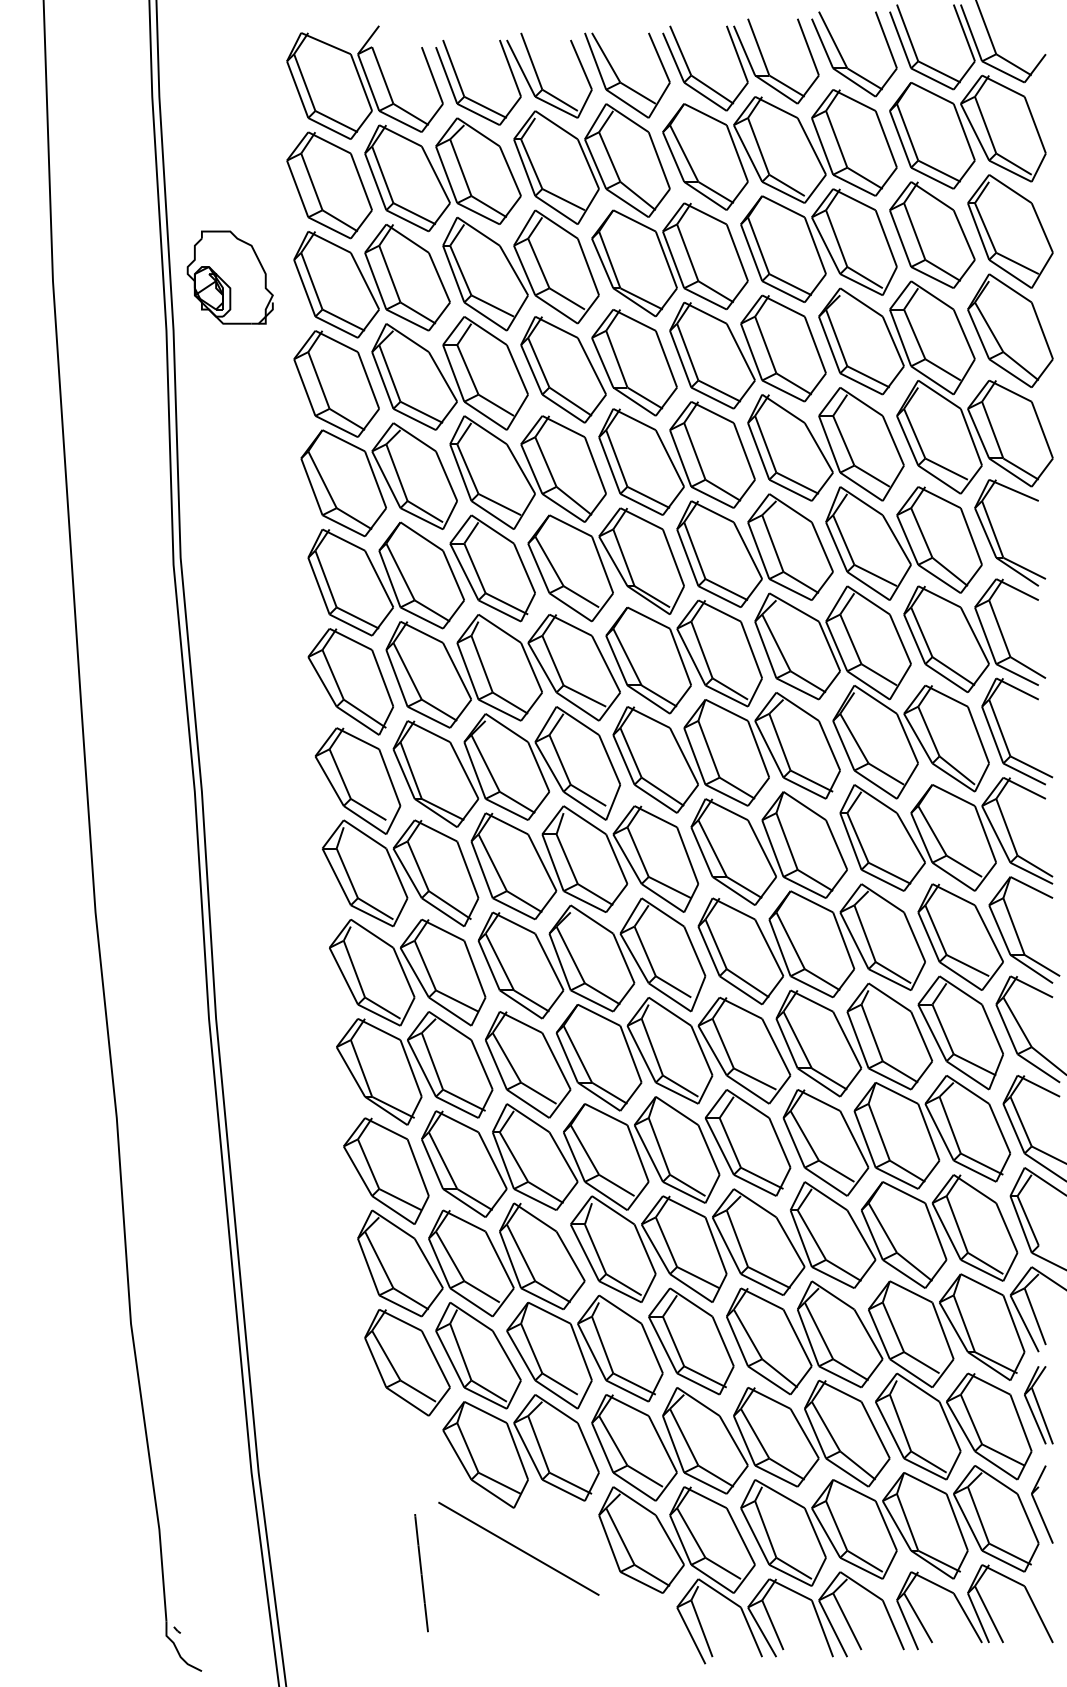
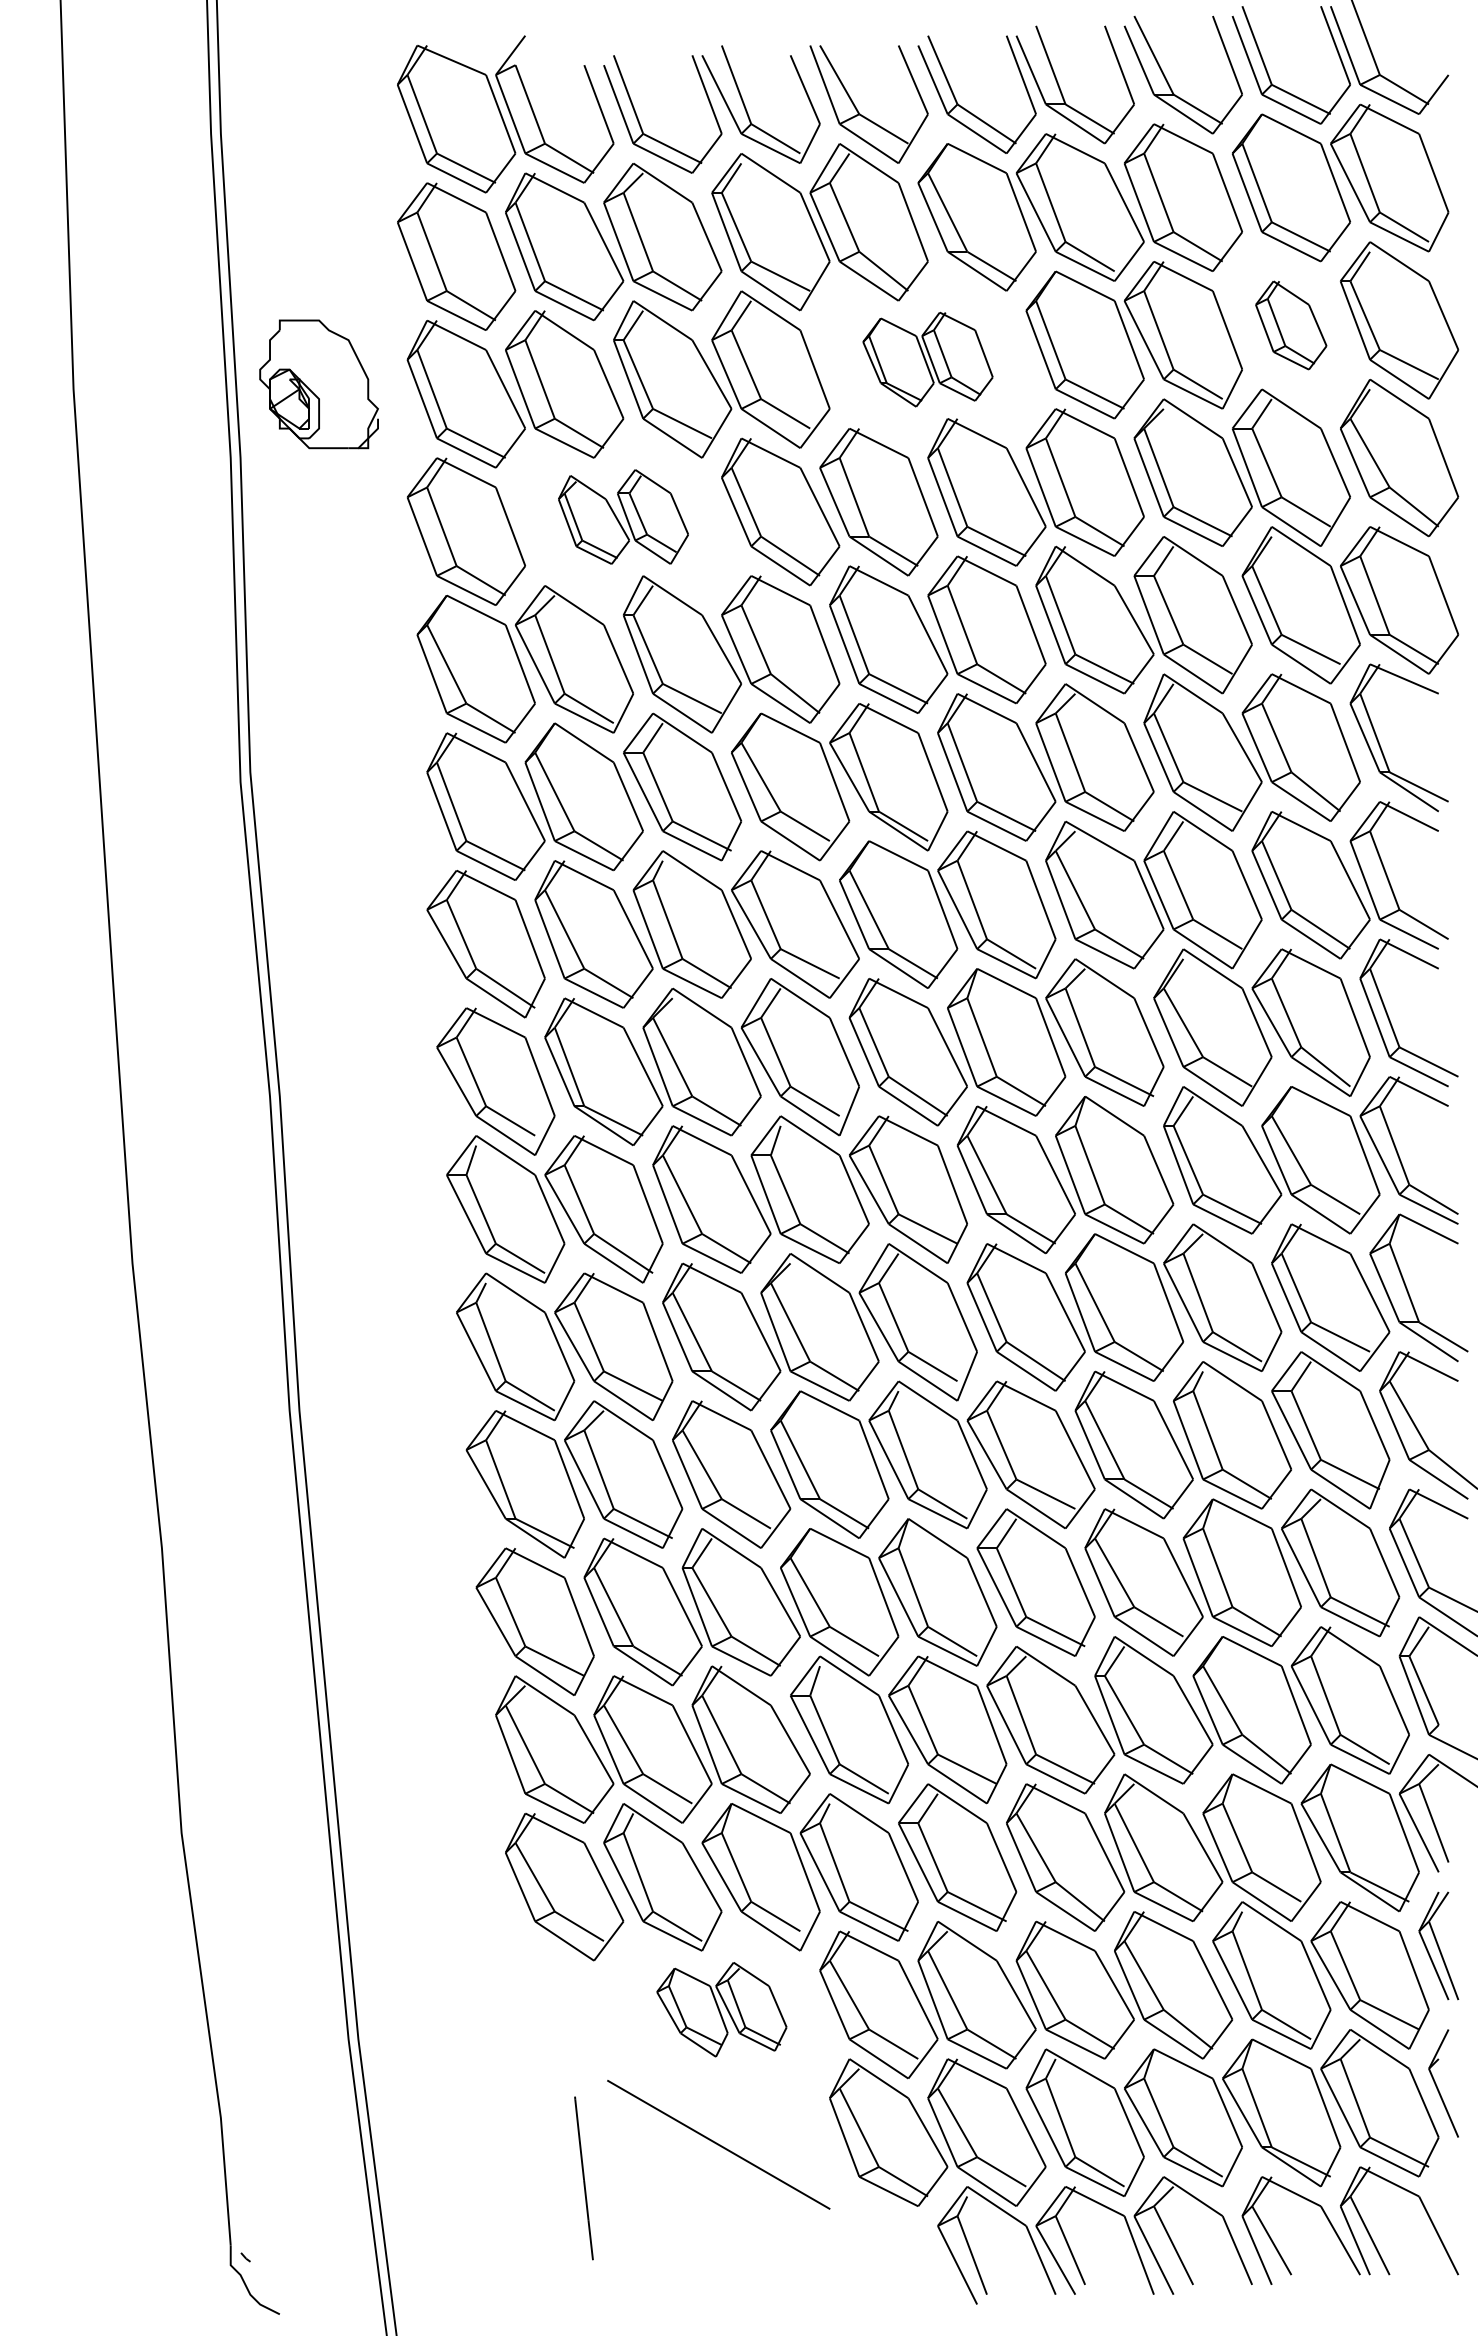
part: (931, 235) -> (1290, 325), size x0.6
part: (669, 259) -> (927, 359), size x0.6
part: (450, 373) -> (623, 516), size x0.6
part: (520, 1451) -> (721, 2009), size x0.6

